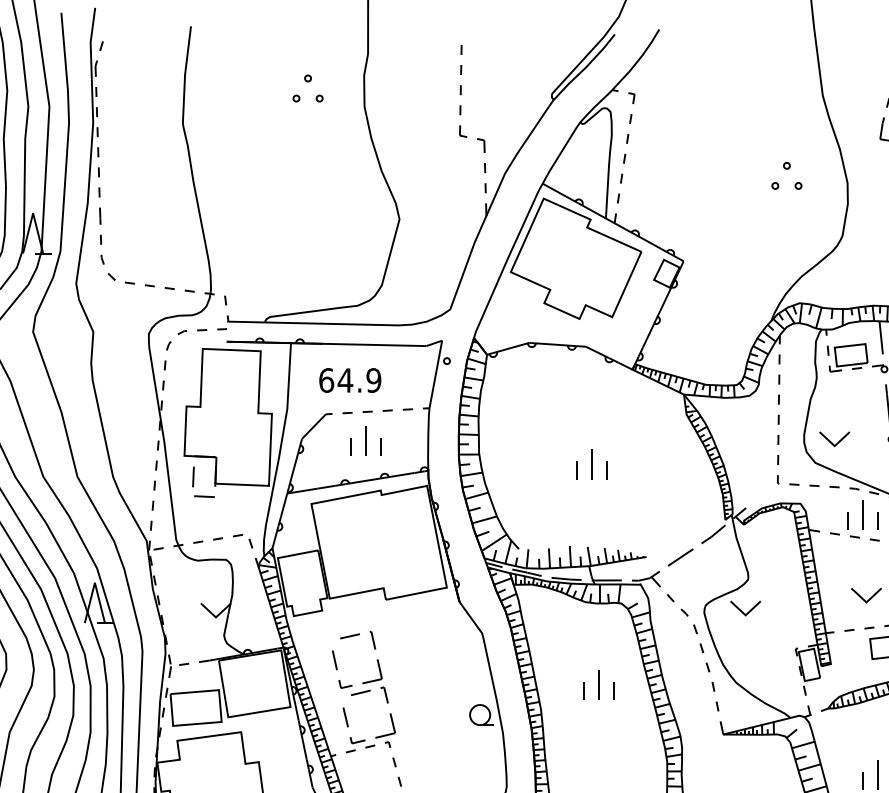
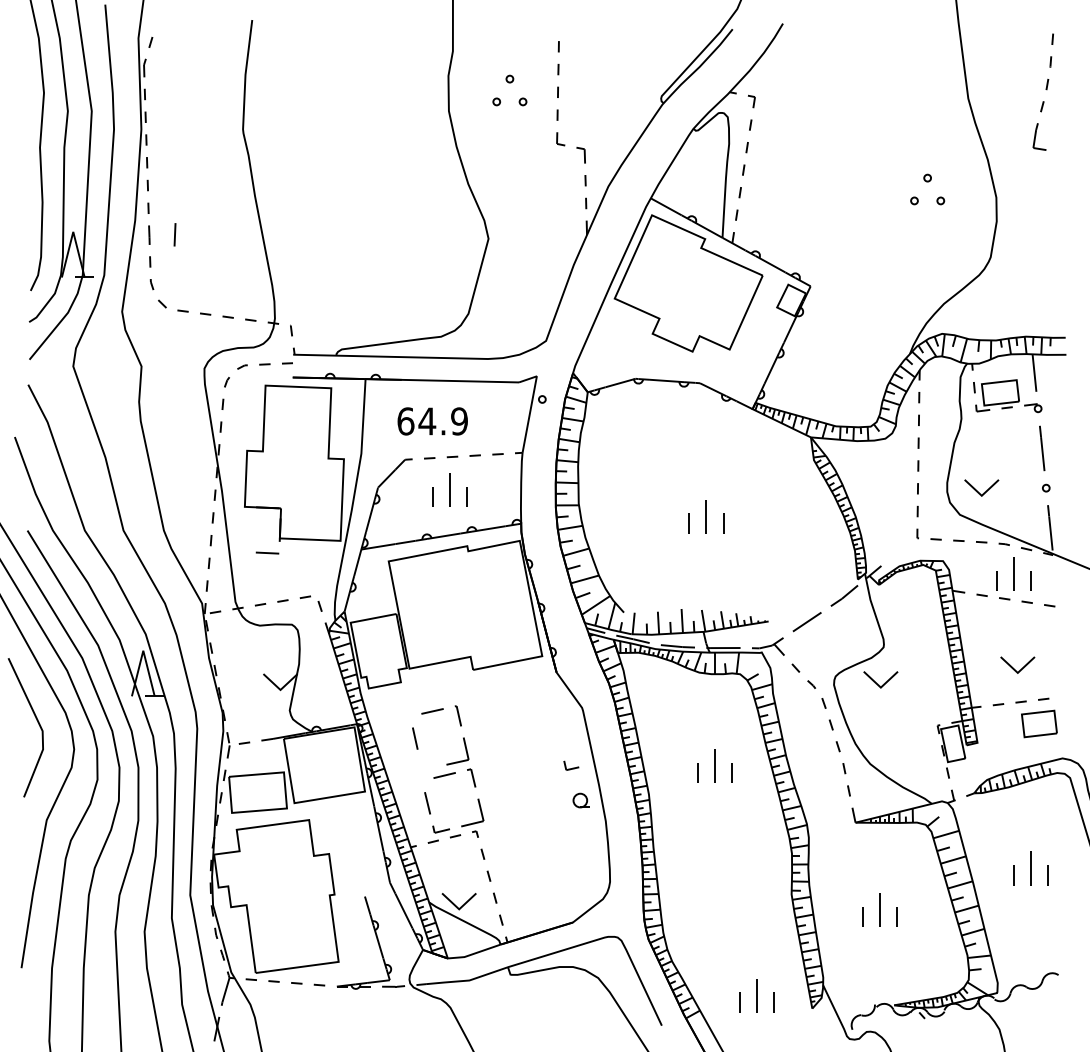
part: (307, 82) -> (509, 83), moved
line: (193, 476) -> (174, 234), moved
part: (345, 684) -> (571, 765), moved
part: (480, 714) -> (580, 800), size x0.6

